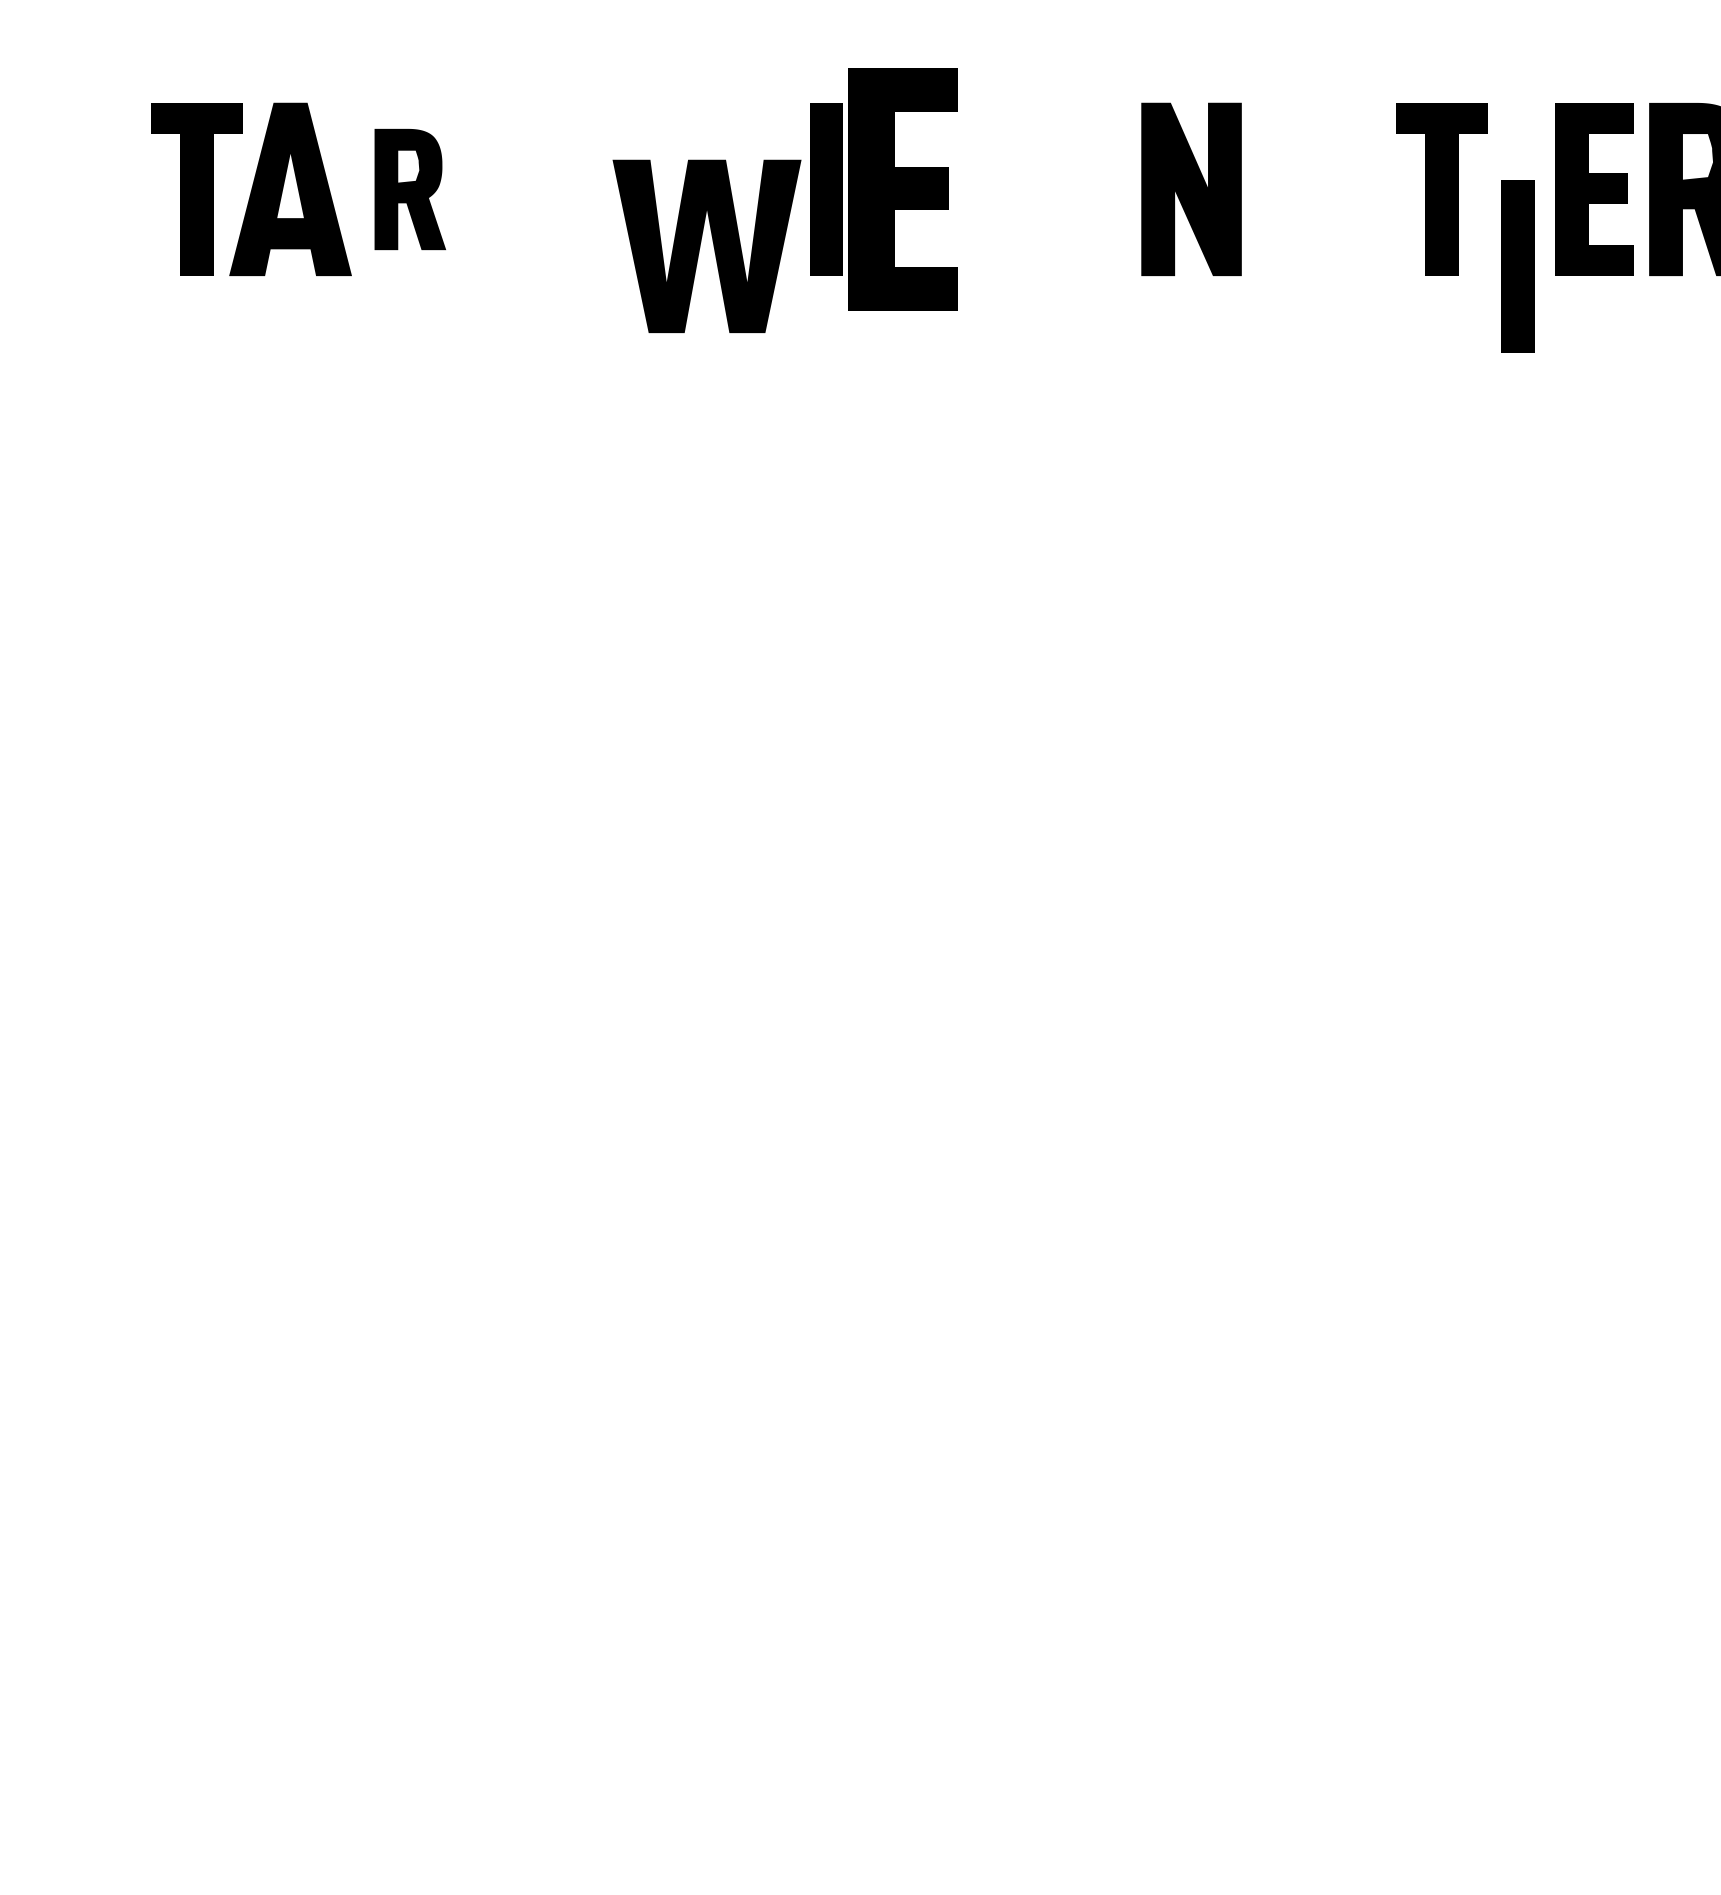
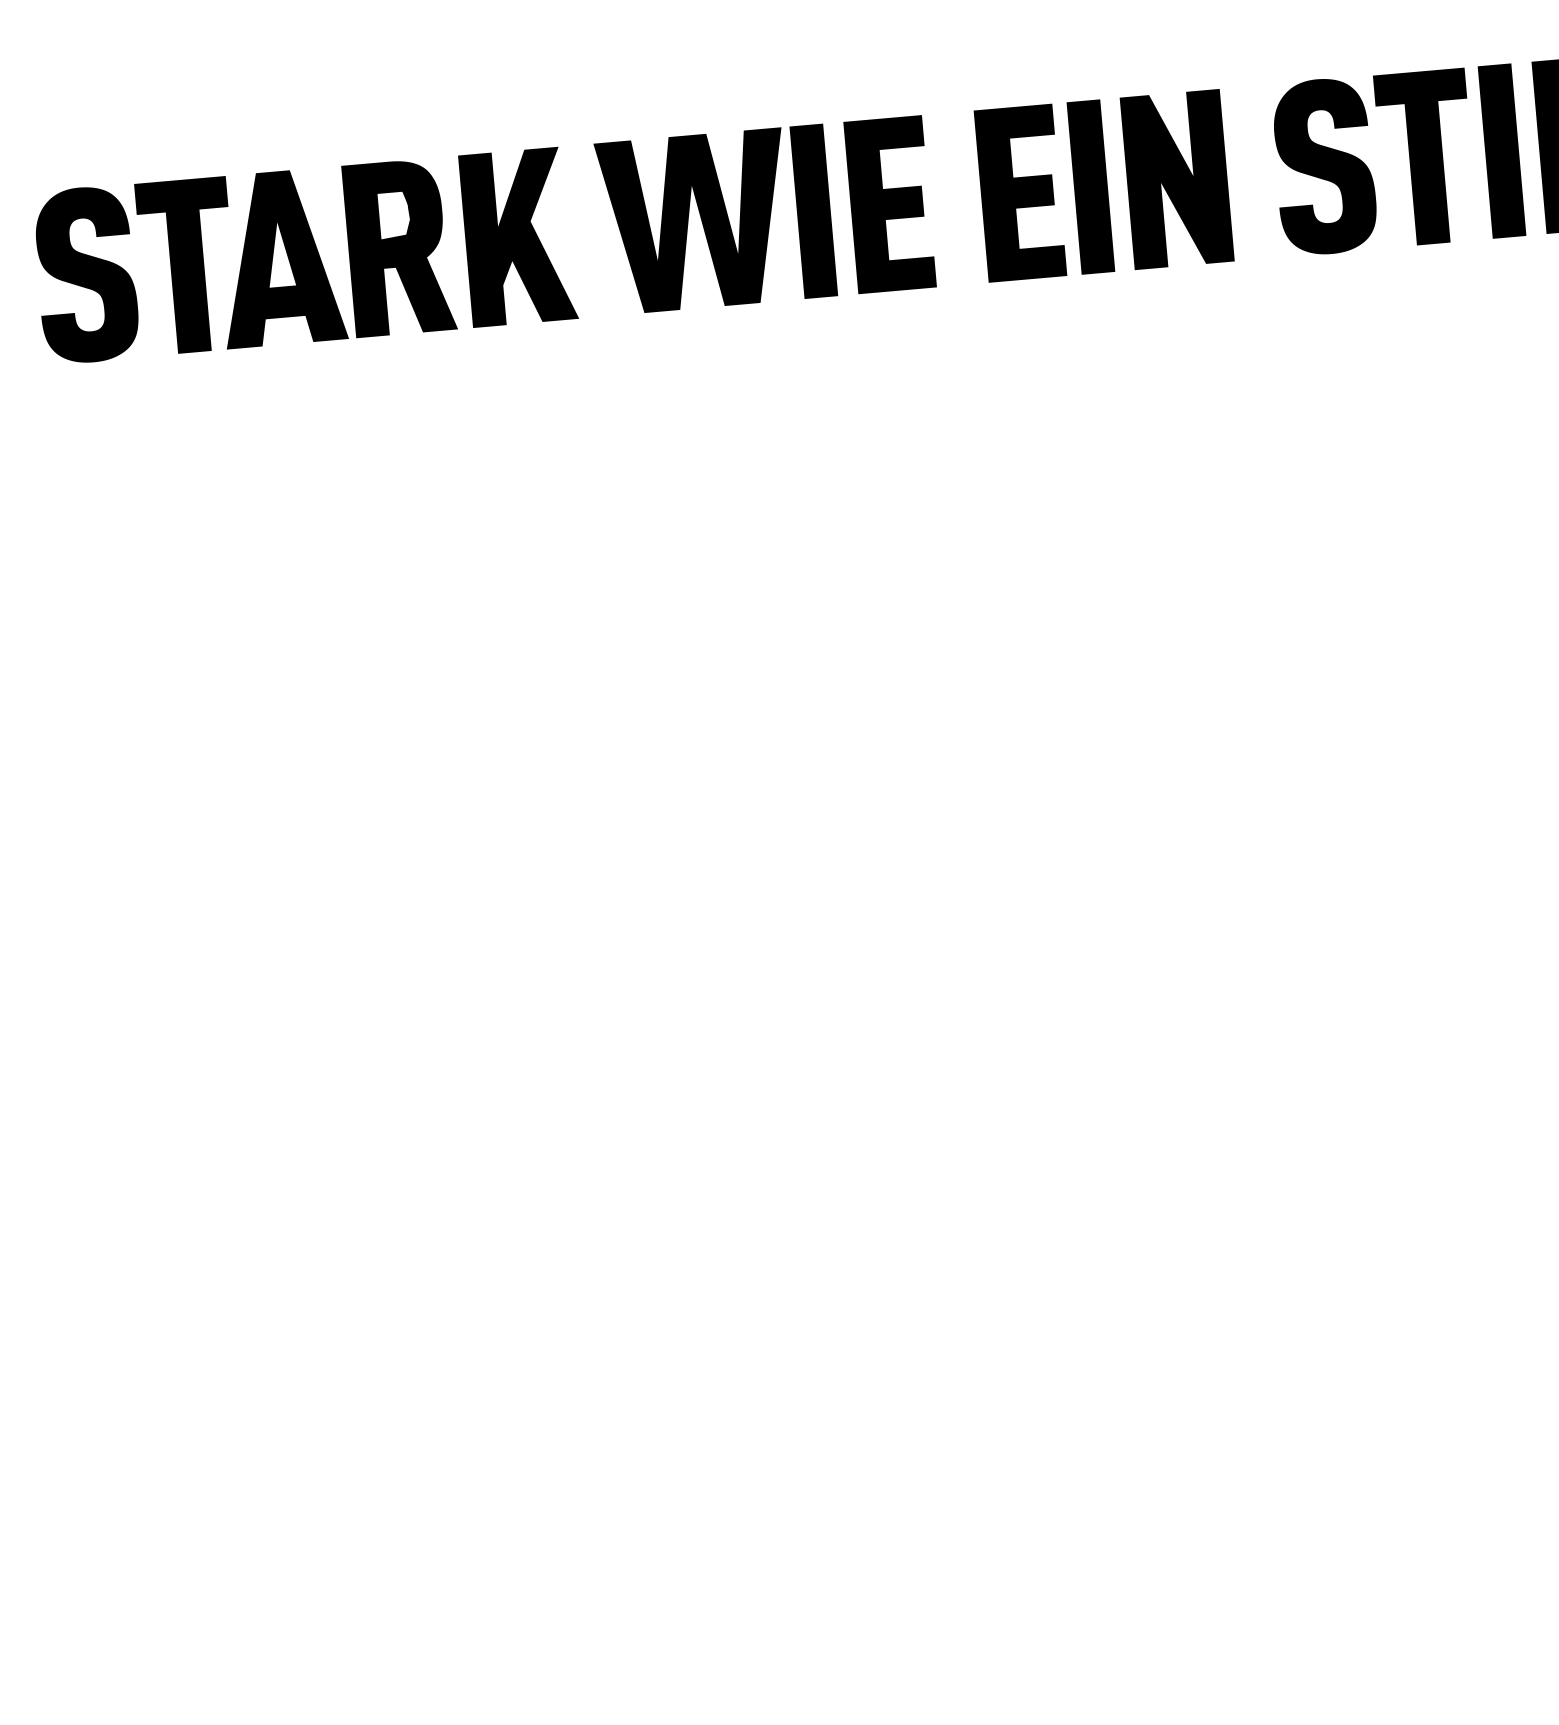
part: (529, 188) -> (518, 236), added
fill: (95, 189) -> (86, 275), added
part: (410, 189) -> (399, 247), size x1.43
part: (903, 189) -> (890, 204), size x0.71
fill: (1033, 189) -> (1019, 193), added
fill: (1104, 189) -> (1090, 187), added
fill: (1339, 189) -> (1324, 166), added
part: (706, 245) -> (694, 220), moved
part: (1517, 266) -> (1501, 151), moved

